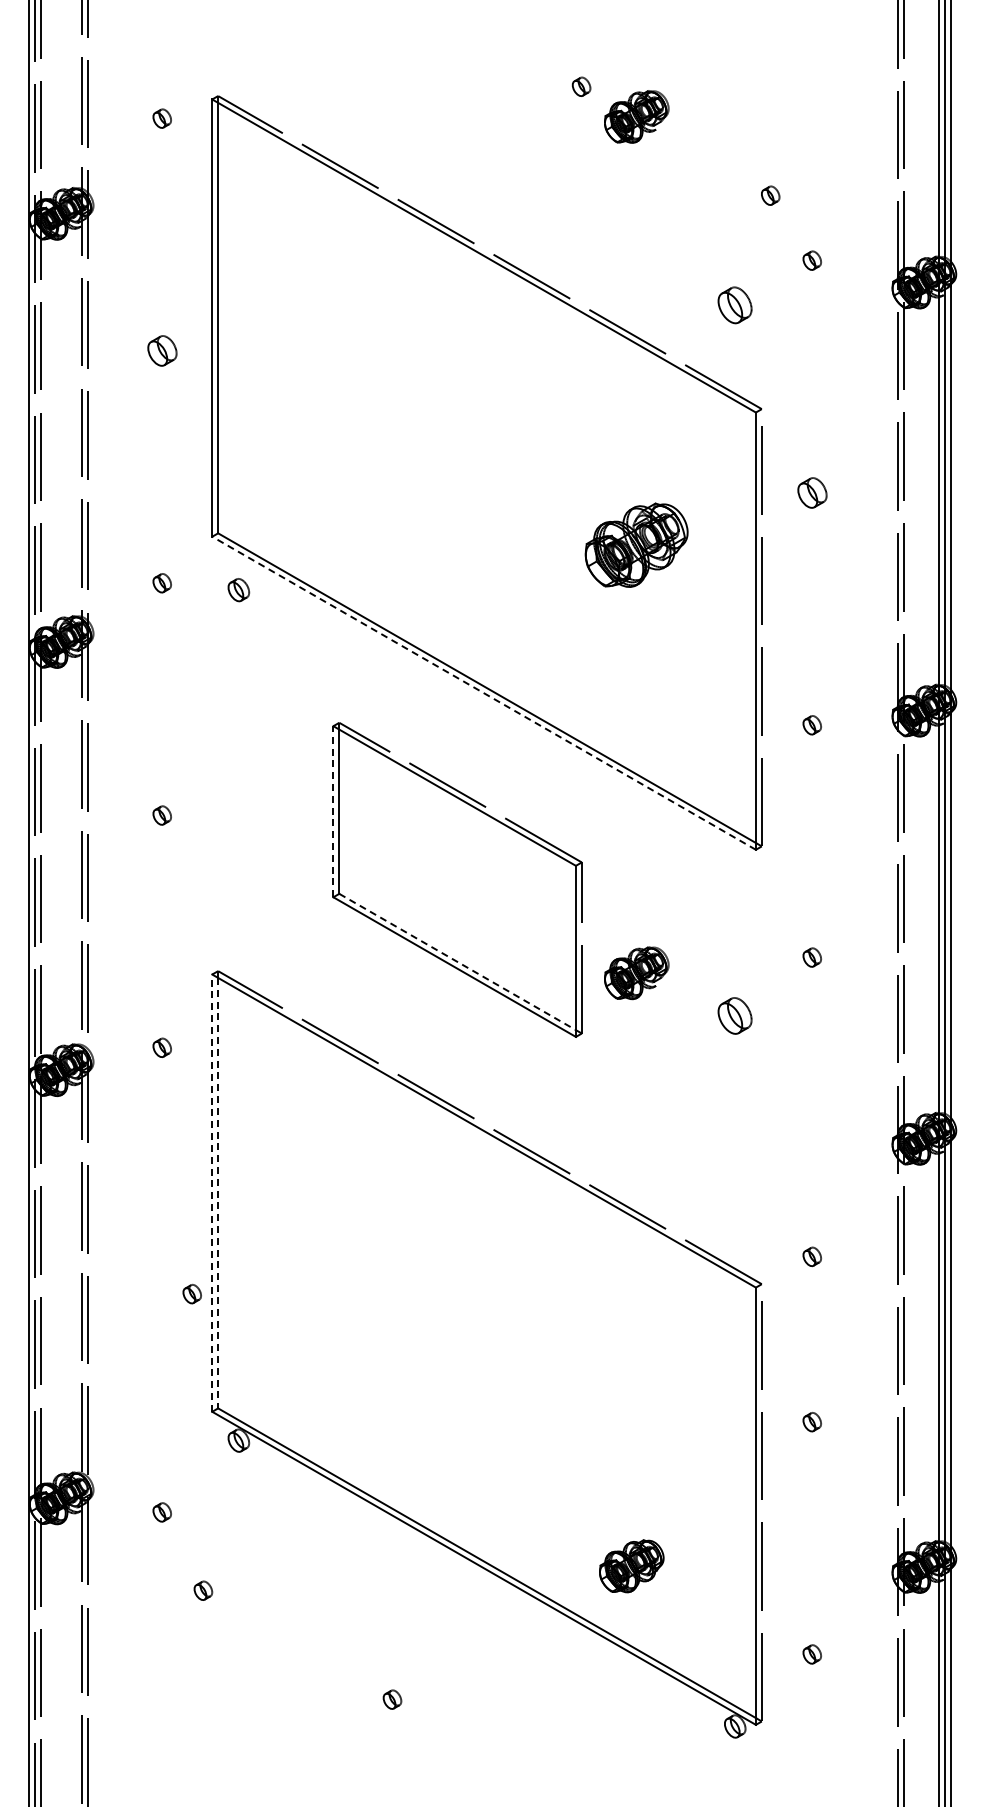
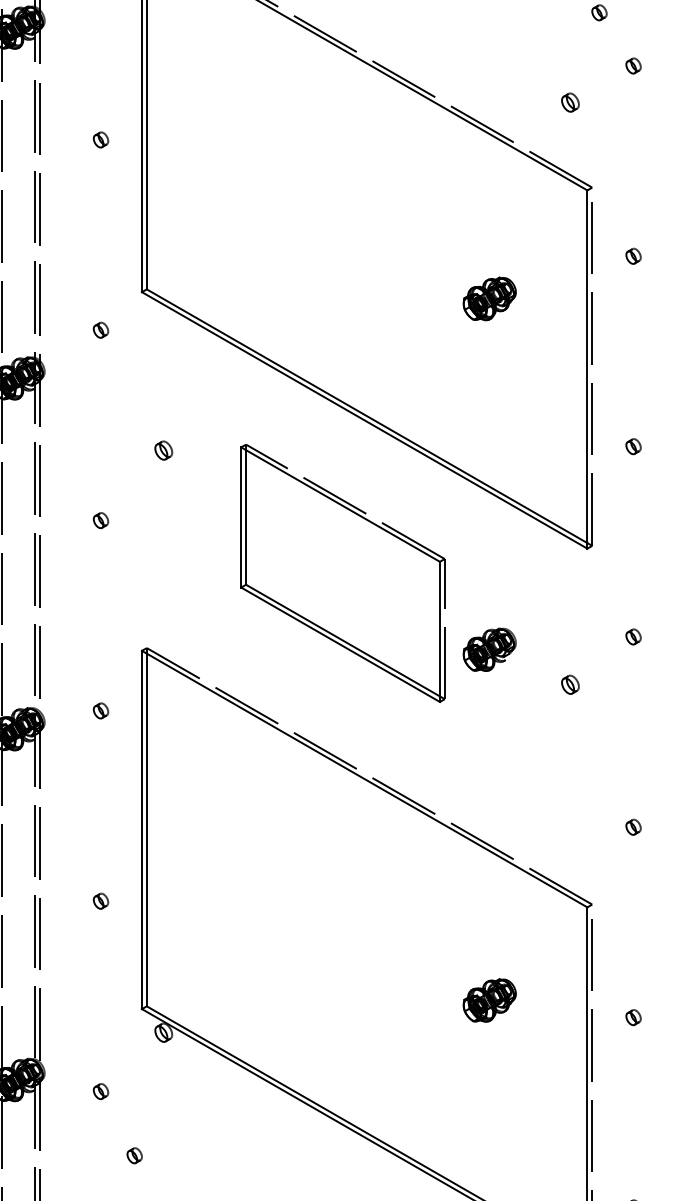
part: (735, 305) -> (570, 102), size x0.62
part: (161, 350) -> (100, 139), size x0.62
part: (811, 492) -> (632, 255), size x0.62
part: (636, 544) -> (489, 298), size x0.62
part: (238, 590) -> (163, 450), moved
line: (484, 693) -> (365, 420), dashed -> solid
line: (333, 811) -> (241, 517), dashed -> solid
line: (457, 961) -> (342, 640), dashed -> solid
part: (735, 1015) -> (570, 684), size x0.62
line: (212, 1193) -> (142, 830), dashed -> solid
line: (218, 1193) -> (147, 830), dashed -> solid
part: (811, 1256) -> (632, 826), moved
part: (191, 1293) -> (100, 900), moved
part: (631, 1566) -> (489, 1000), moved

